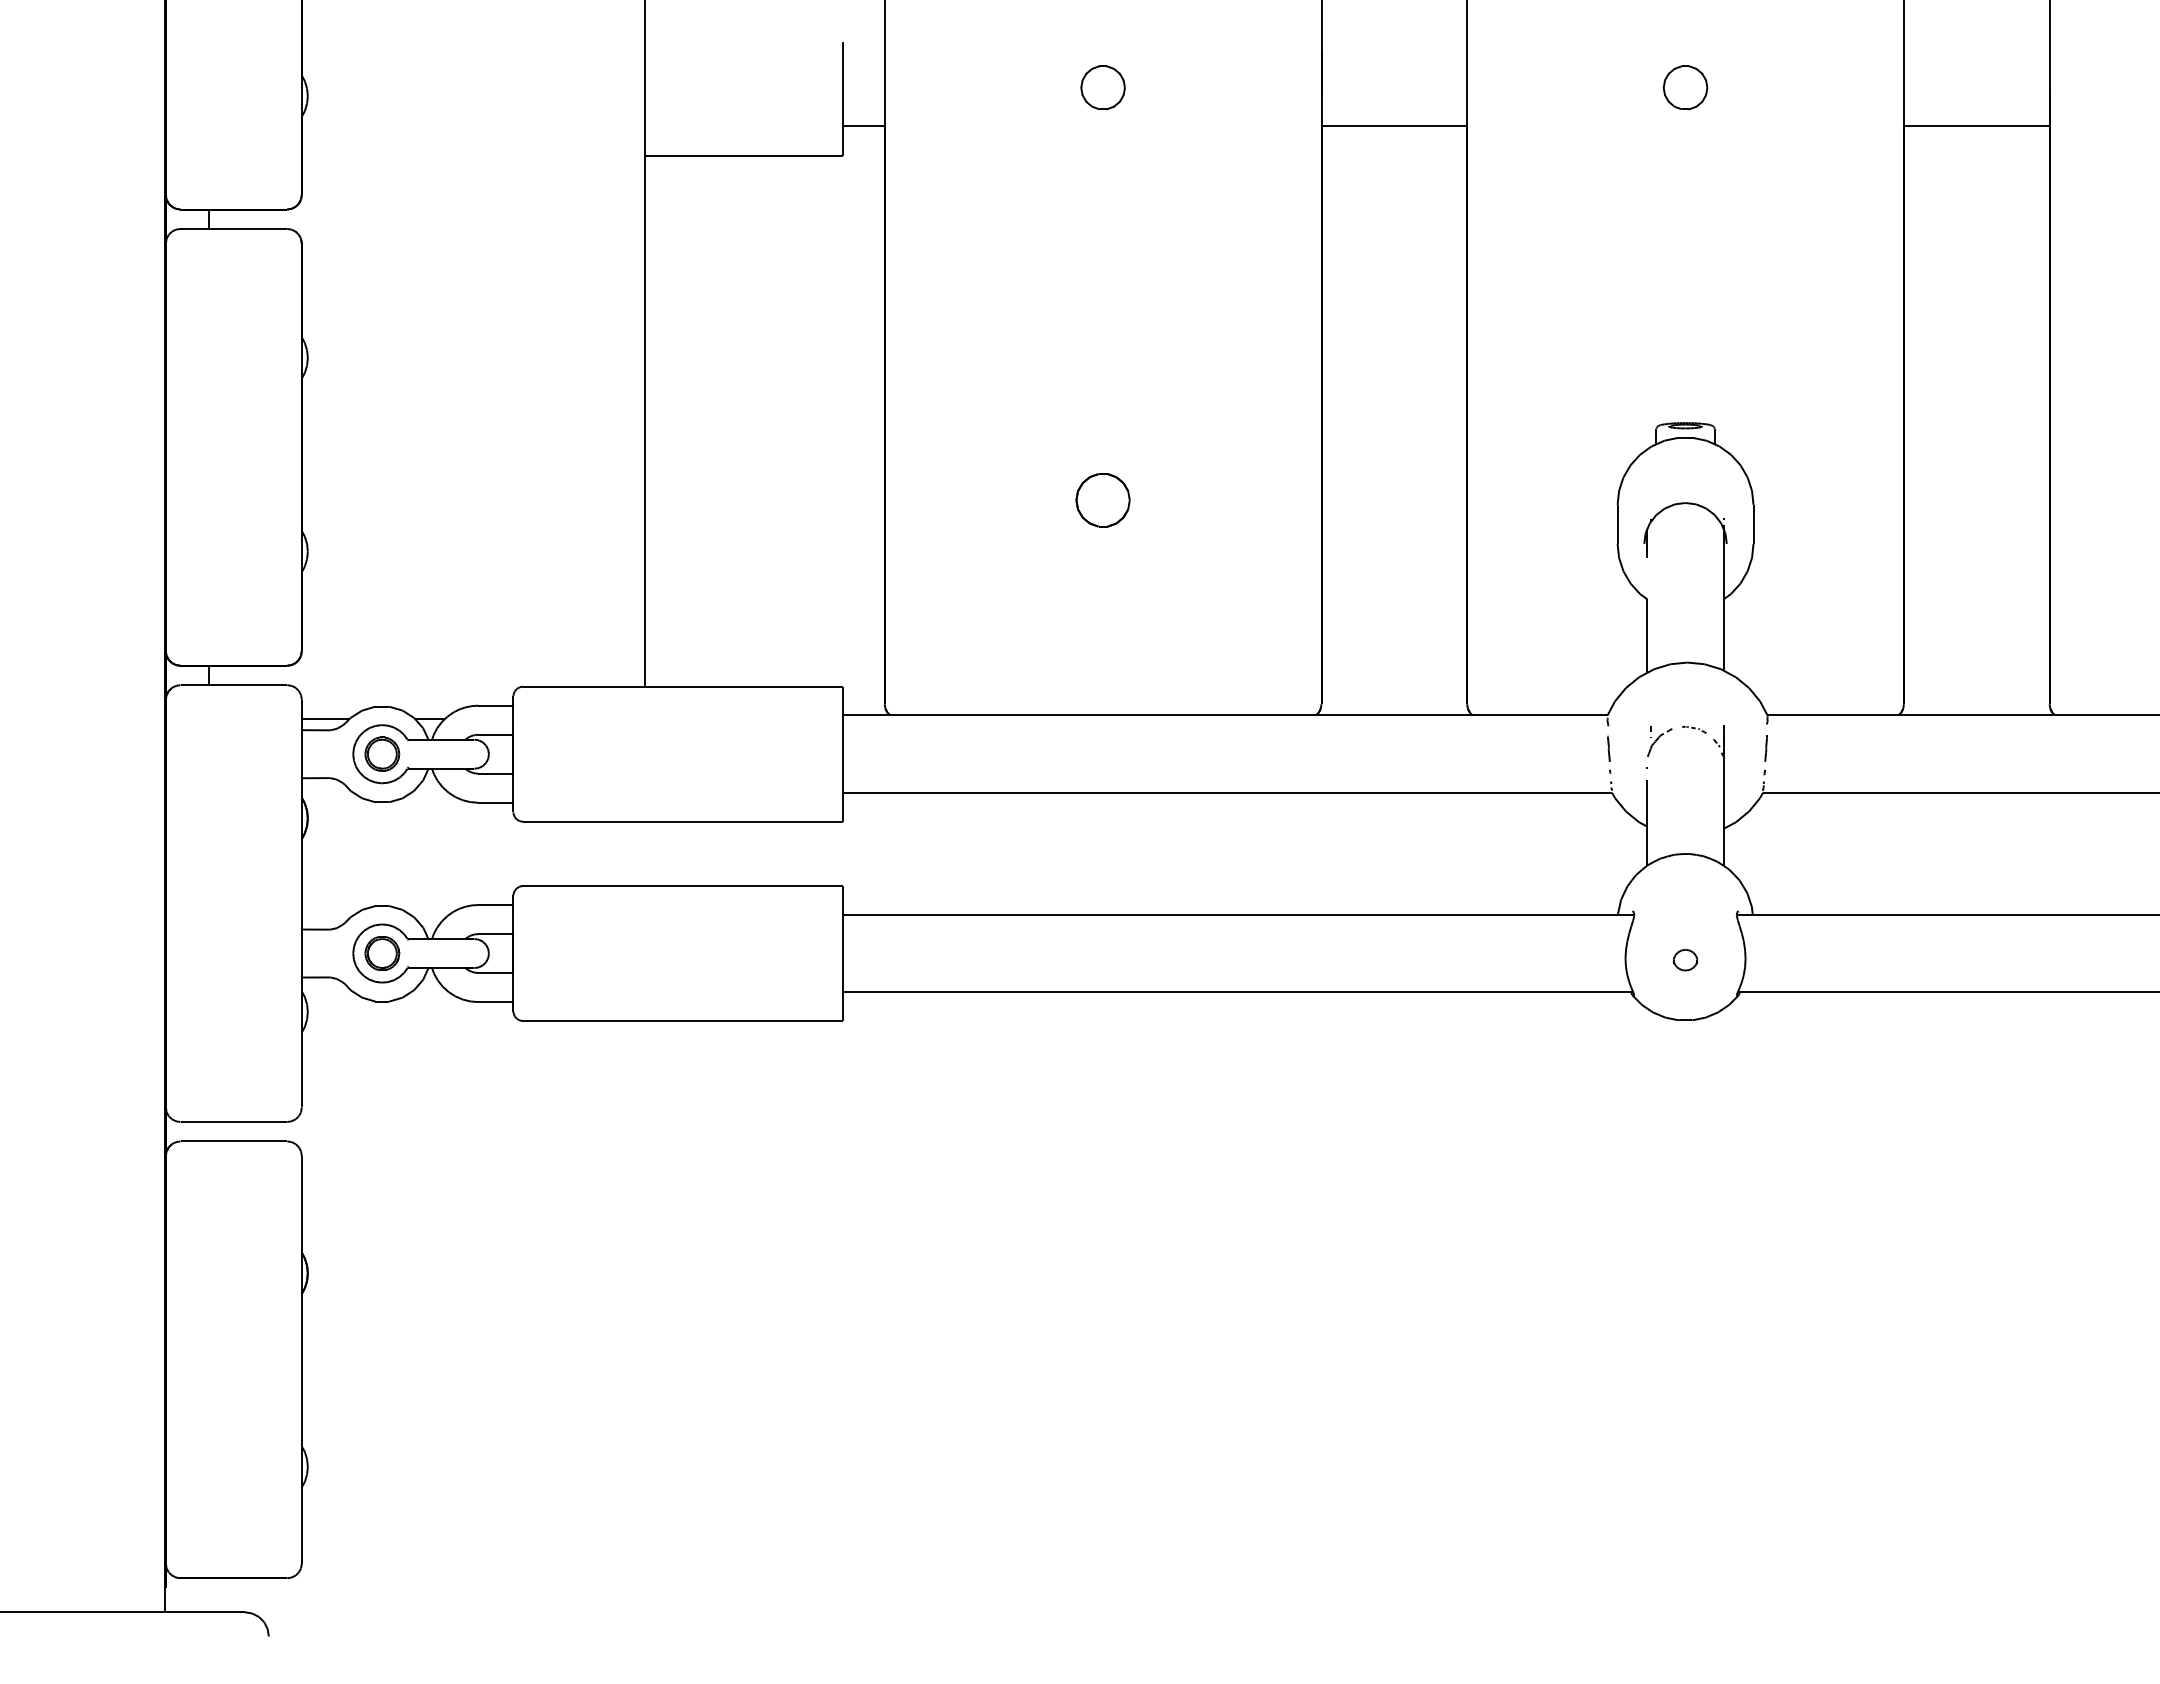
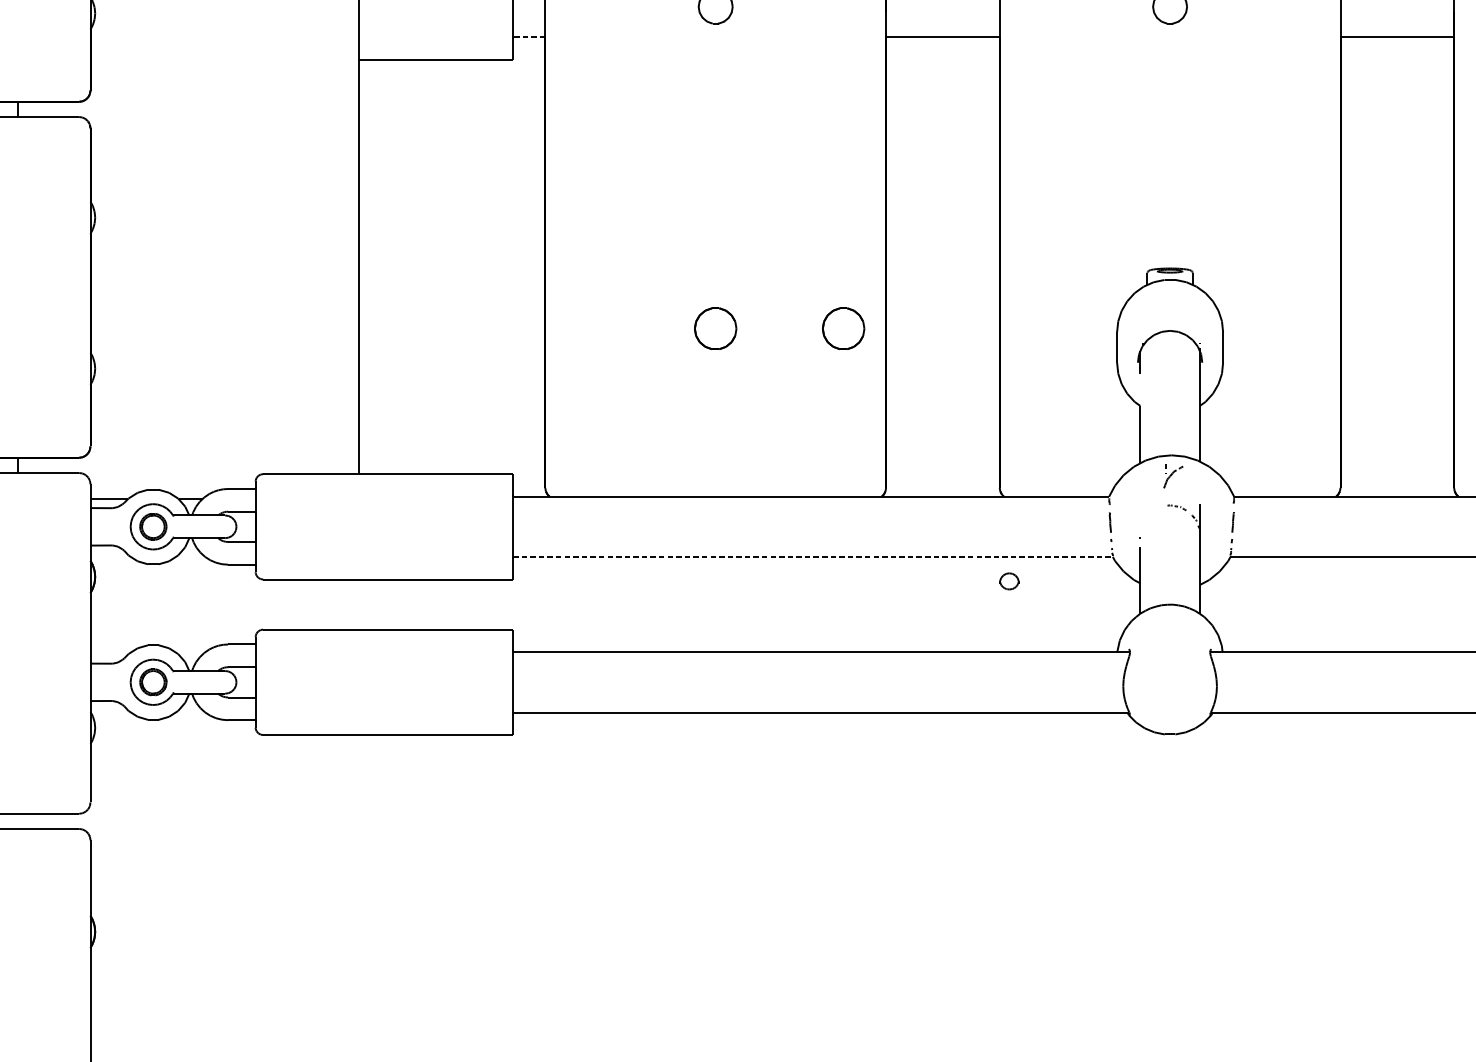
line: (864, 126) -> (529, 37), solid -> dashed
part: (1266, 500) -> (843, 328), added
part: (1659, 741) -> (1173, 476), moved
line: (1228, 793) -> (813, 557), solid -> dashed
part: (1685, 960) -> (1009, 581), moved

